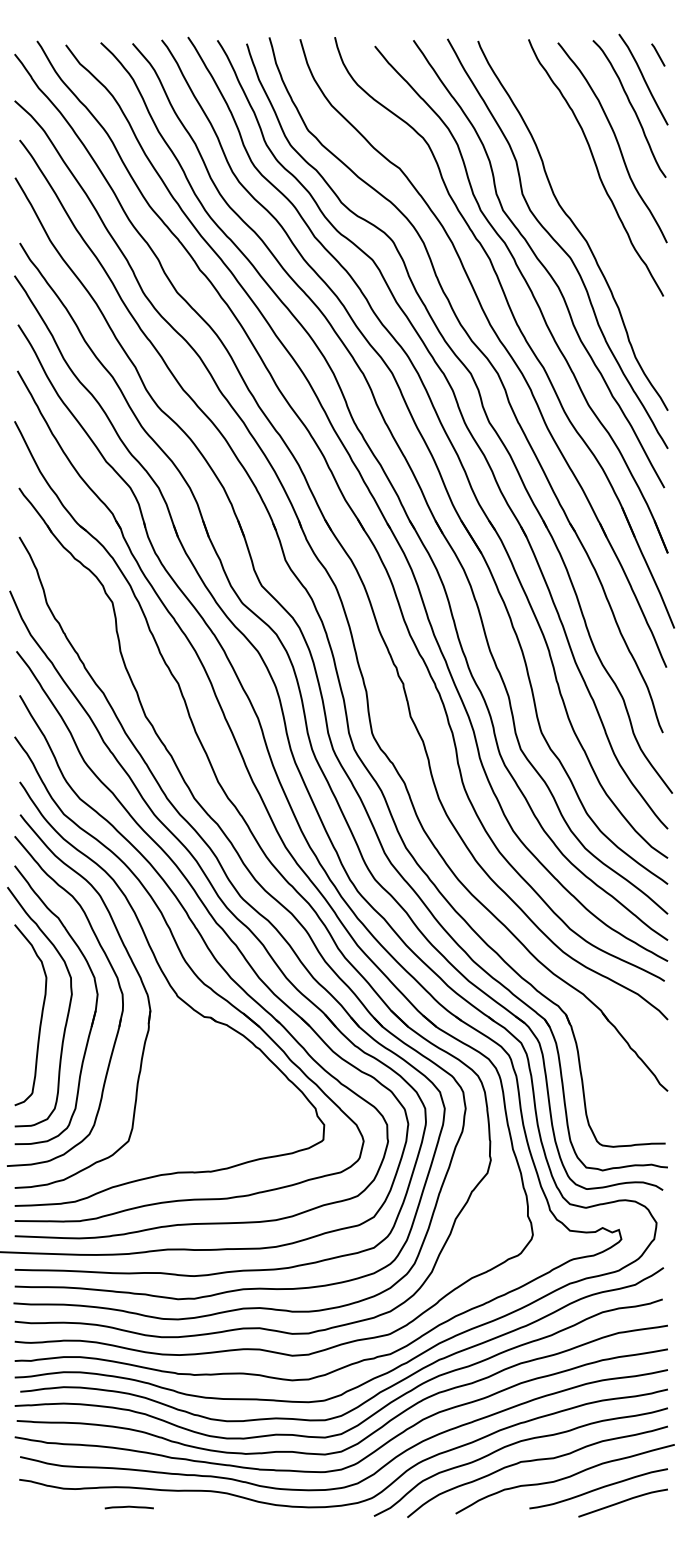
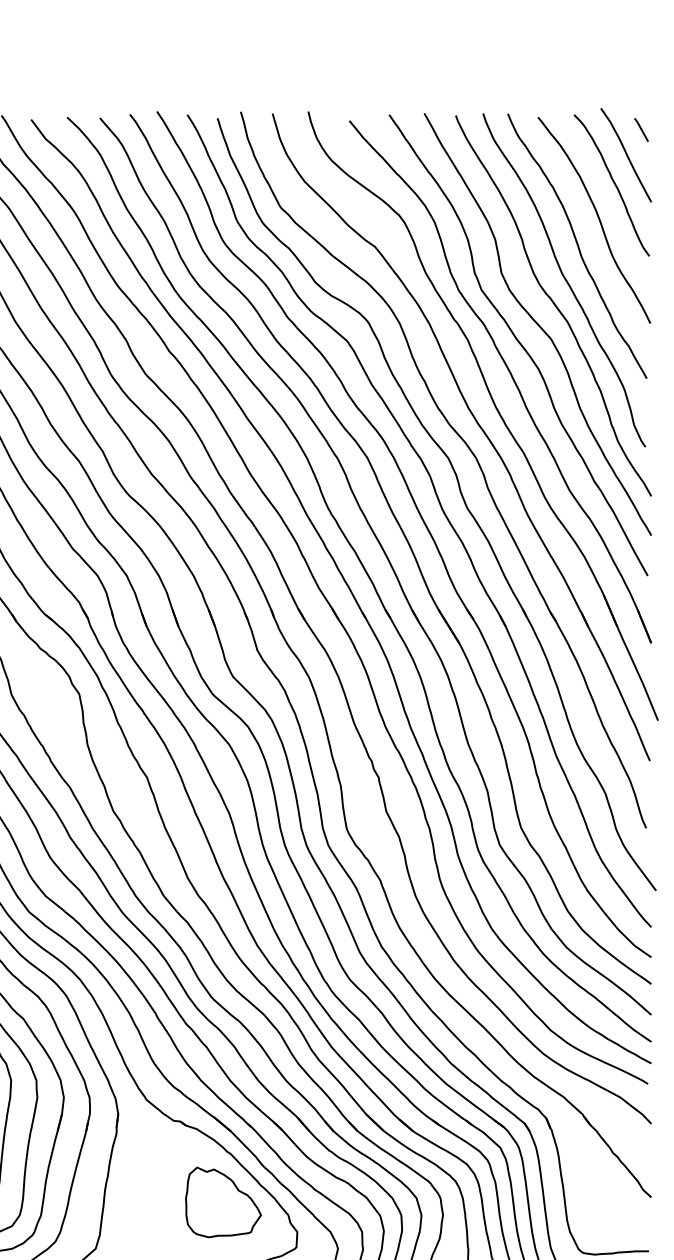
curve: (583, 200) -> (564, 279), added
part: (252, 1095) -> (223, 1201), added

